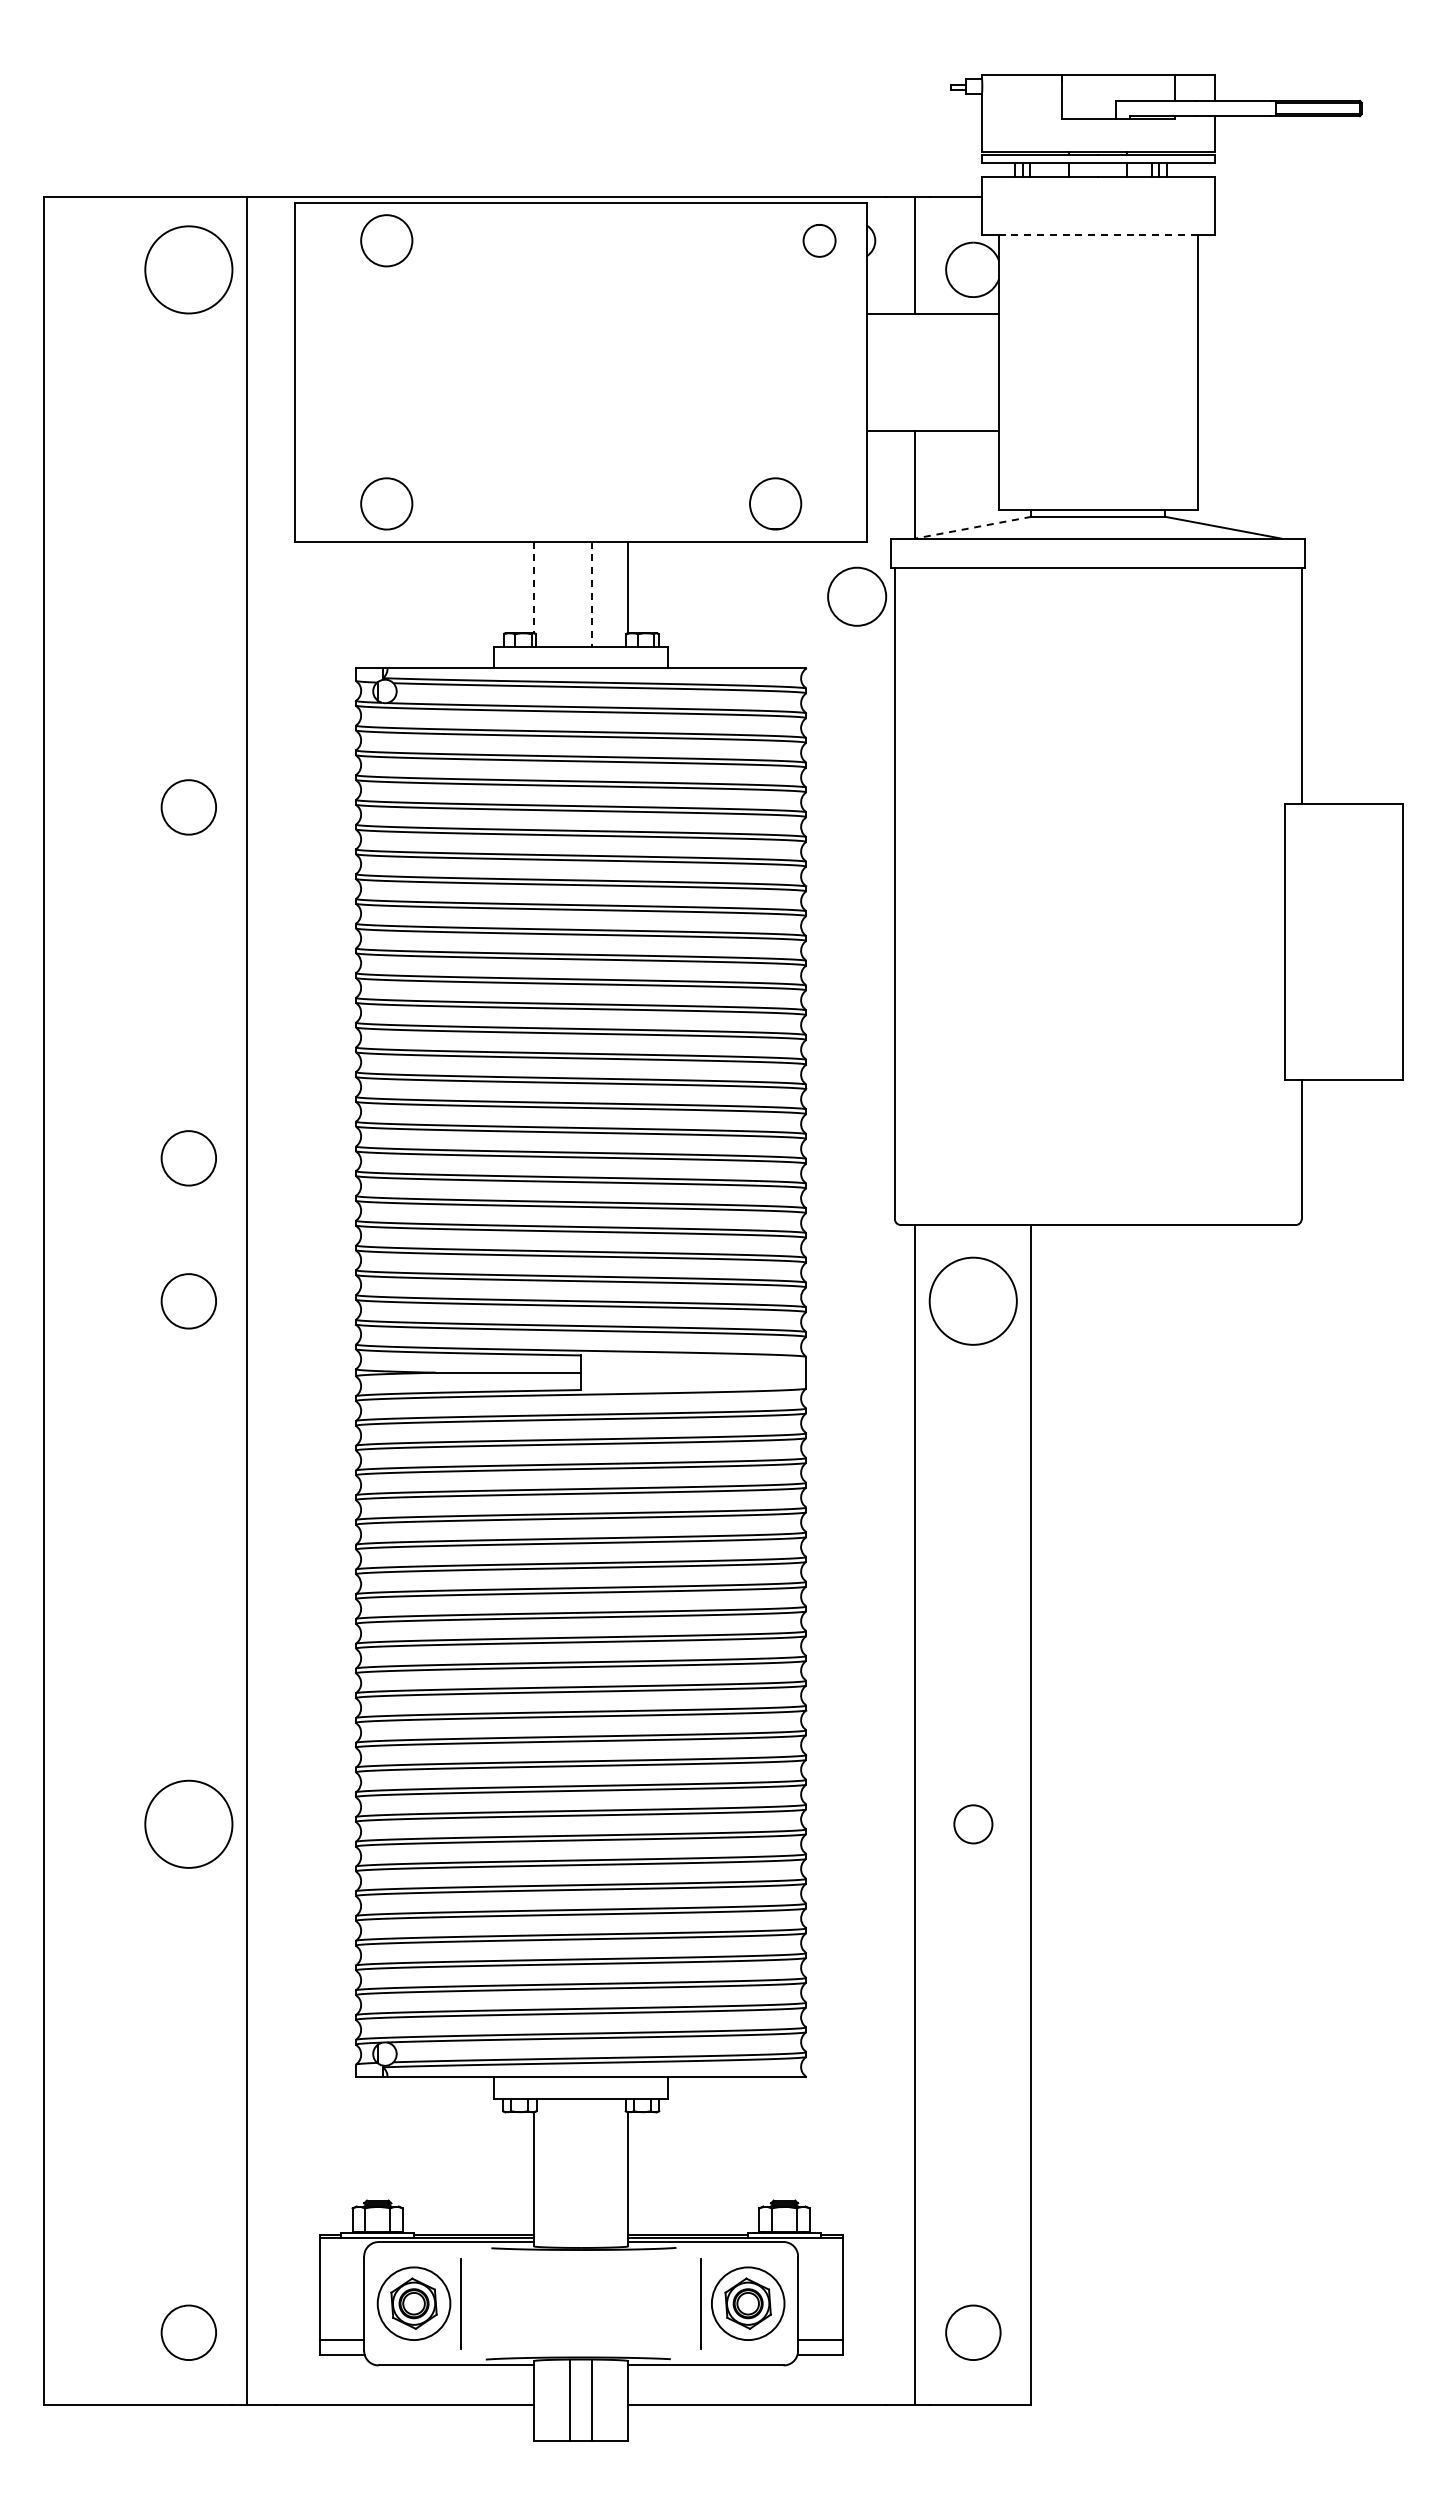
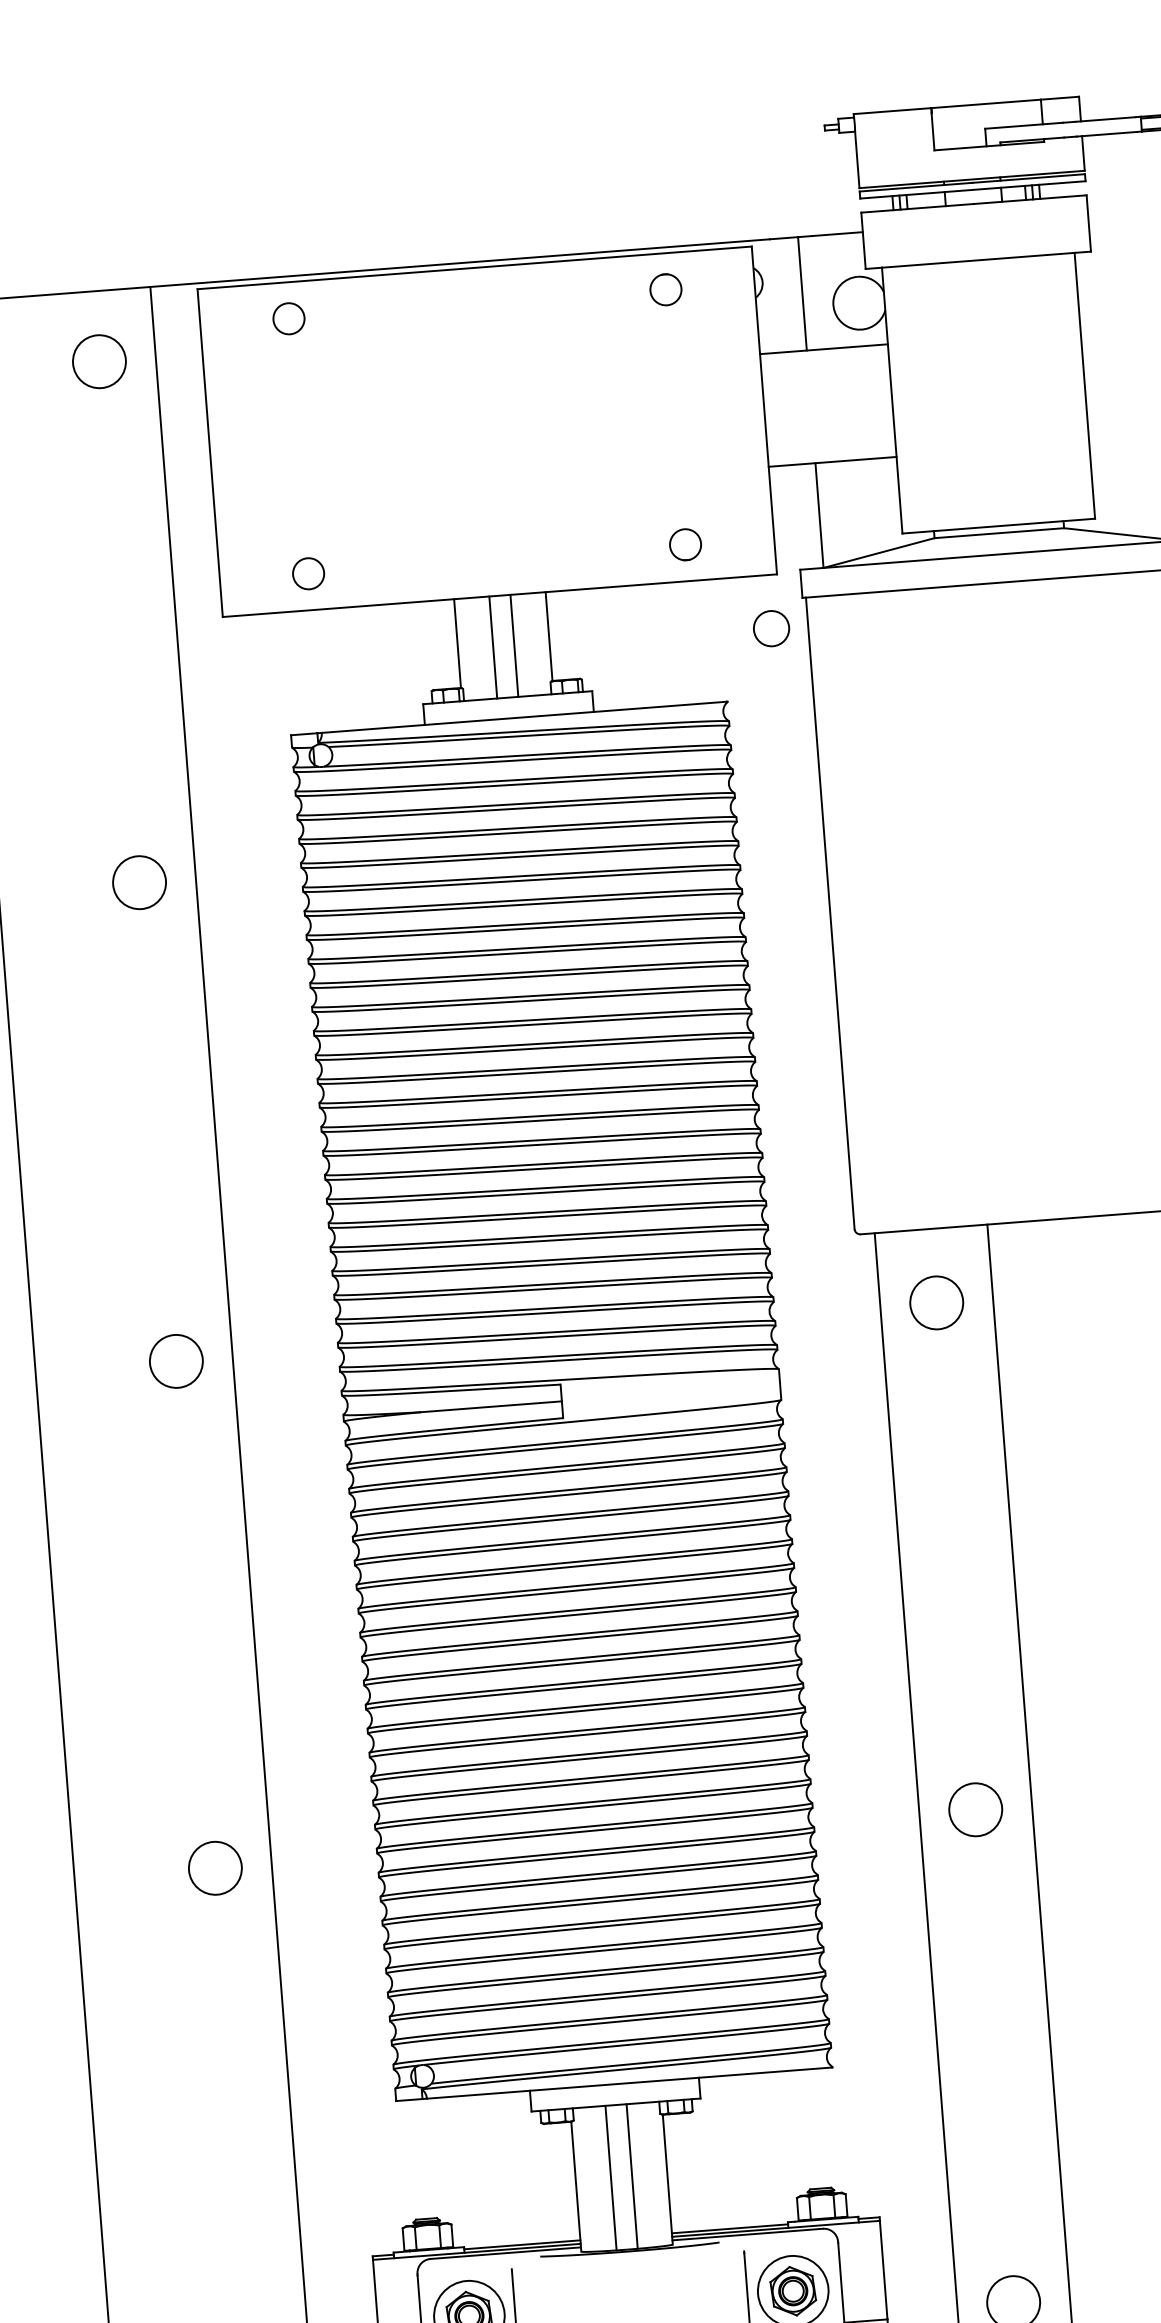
line: (1097, 235) -> (977, 260), dashed -> solid
circle: (386, 240) -> (288, 318), size x0.62
circle: (819, 240) -> (665, 289), moved
circle: (188, 269) -> (99, 361), size x0.62
circle: (386, 503) -> (308, 573), size x0.62
circle: (775, 503) -> (685, 544), size x0.62
line: (972, 527) -> (878, 552), dashed -> solid
line: (533, 587) -> (457, 643), dashed -> solid
line: (570, 593) -> (493, 646), added
line: (592, 594) -> (514, 646), dashed -> solid
circle: (856, 596) -> (770, 628), size x0.62
circle: (188, 1158) -> (165, 1222), removed
circle: (973, 1301) -> (936, 1303), size x0.62
circle: (188, 1824) -> (215, 1868), size x0.62
circle: (973, 1824) -> (975, 1809), size x1.43
line: (570, 2172) -> (611, 2177), added
line: (592, 2172) -> (632, 2175), added

